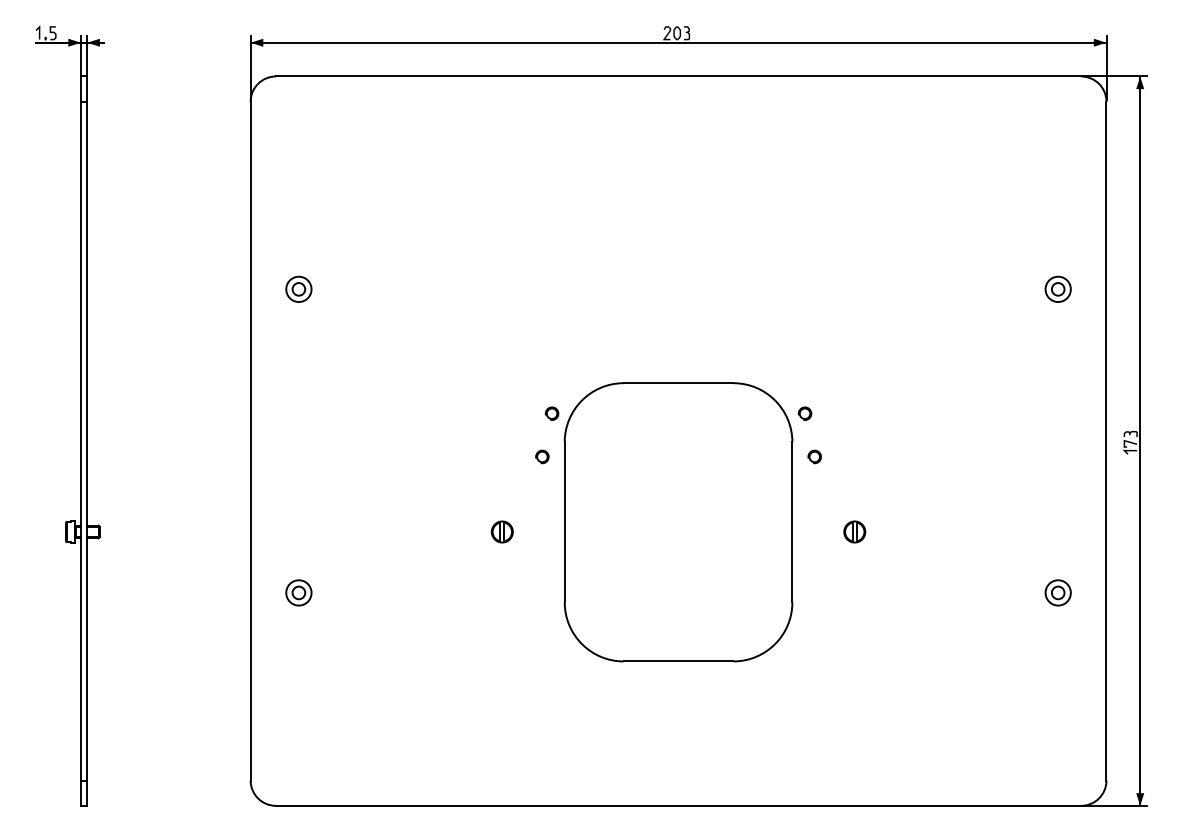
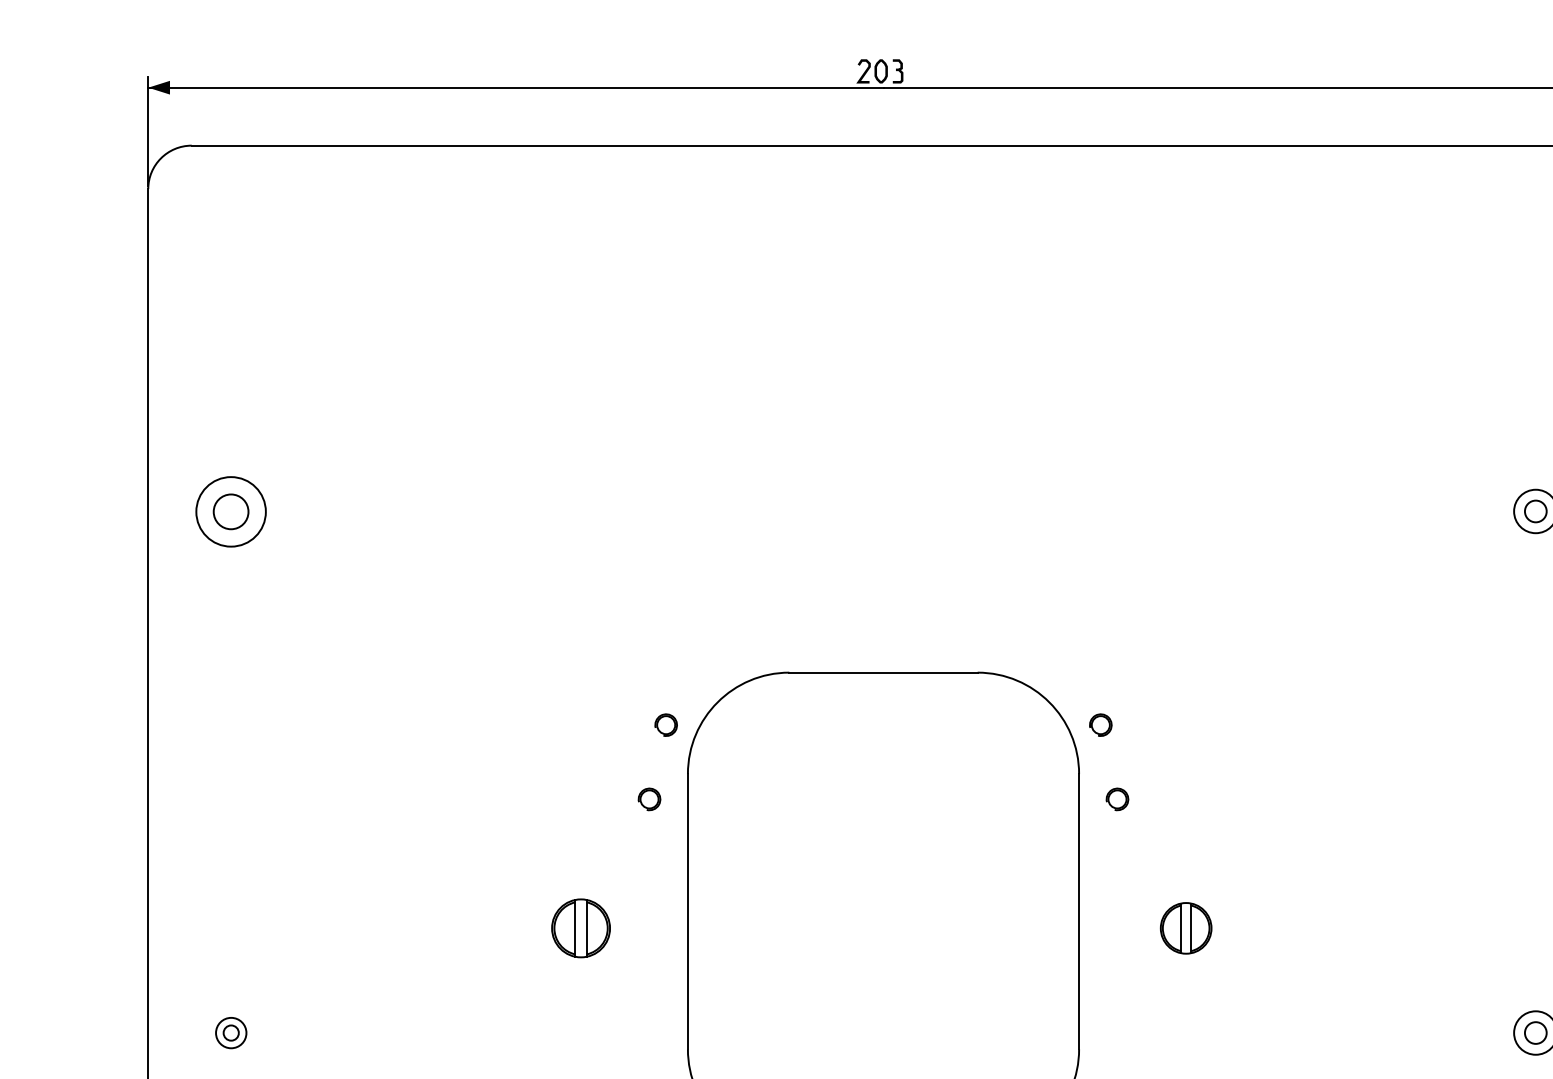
part: (298, 288) -> (230, 509), size x1.6
part: (501, 531) -> (579, 927), size x1.6
part: (854, 531) -> (1185, 927), size x1.4
part: (298, 592) -> (230, 1032), size x0.7

